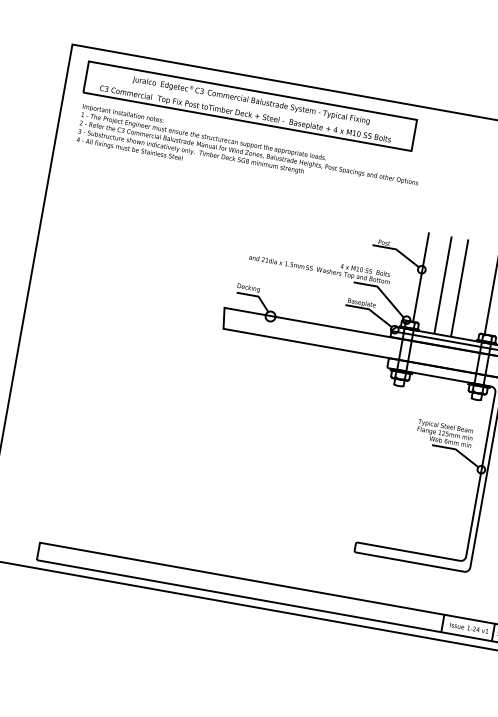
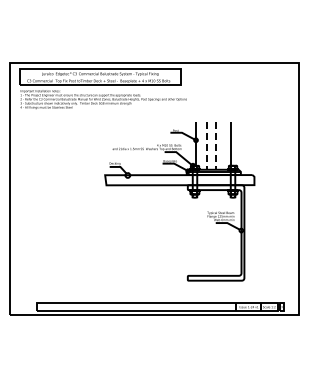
line: (443, 284) -> (207, 145), solid -> dashed
line: (459, 287) -> (215, 145), solid -> dashed

